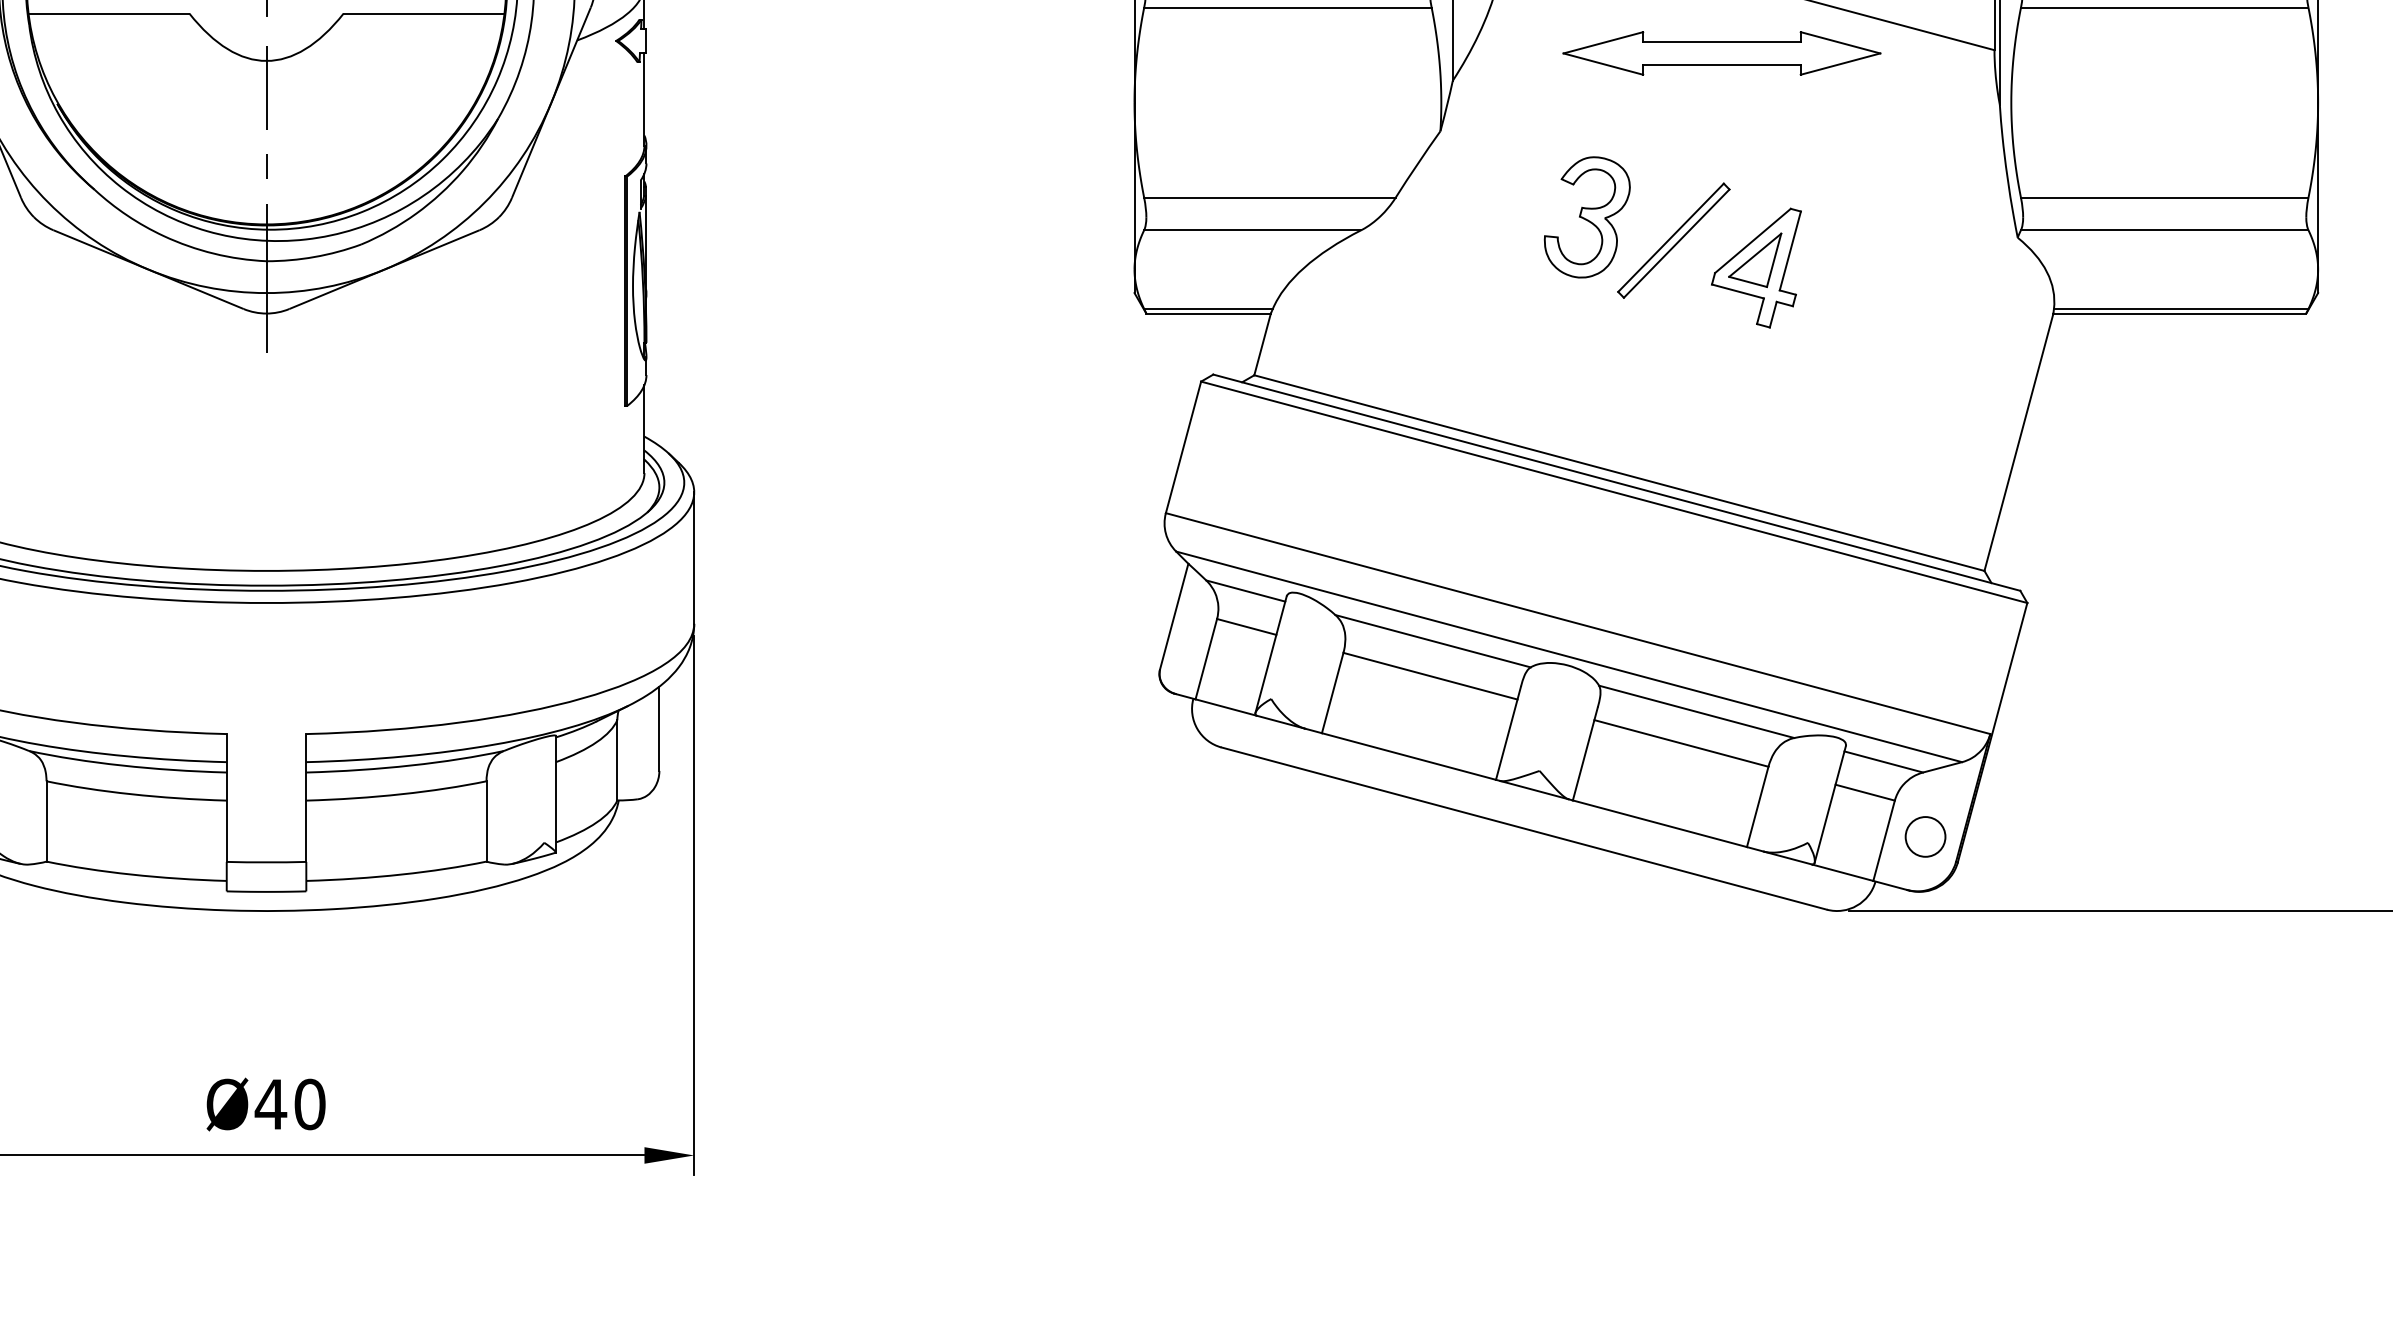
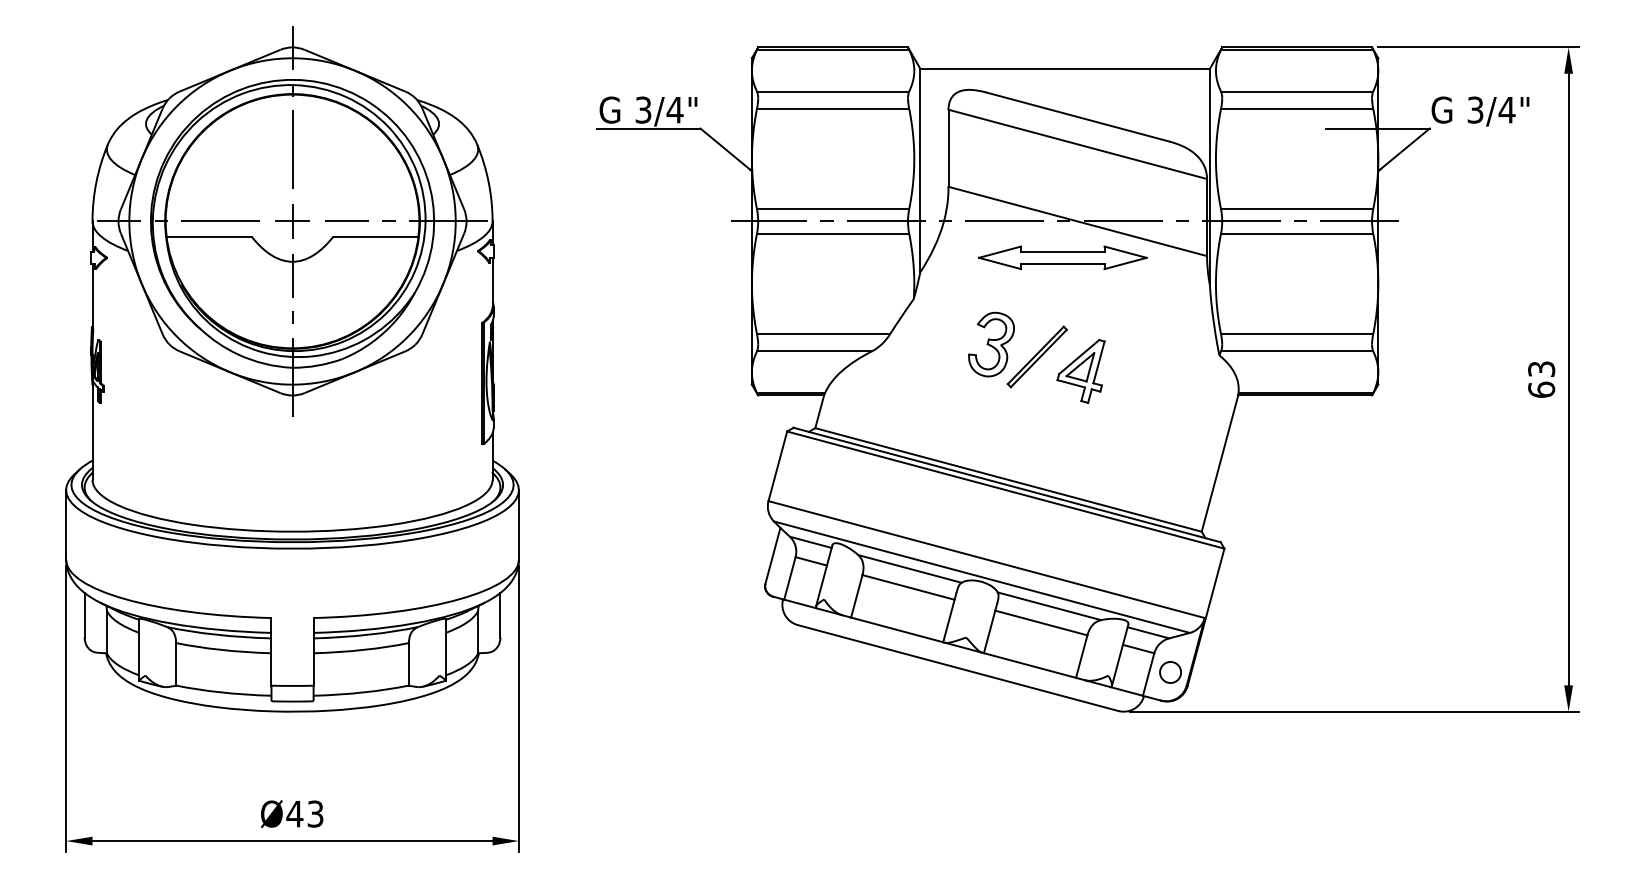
text: (309, 1103) -> (315, 813), Ø40 -> Ø43

